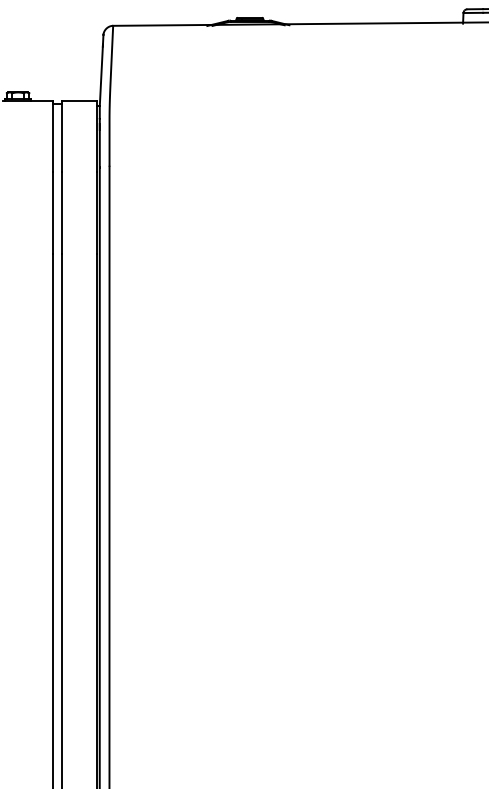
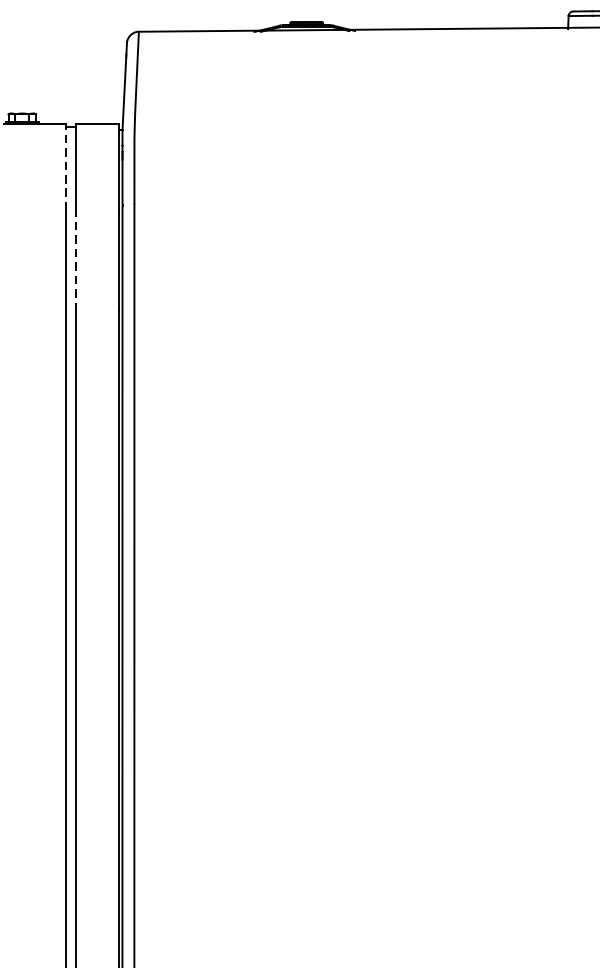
line: (53, 136) -> (65, 167), solid -> dashed
line: (61, 212) -> (75, 260), solid -> dashed

